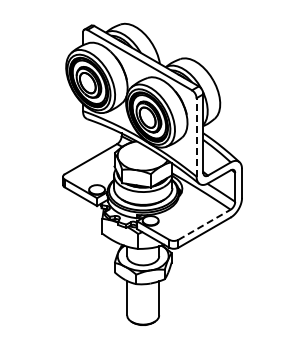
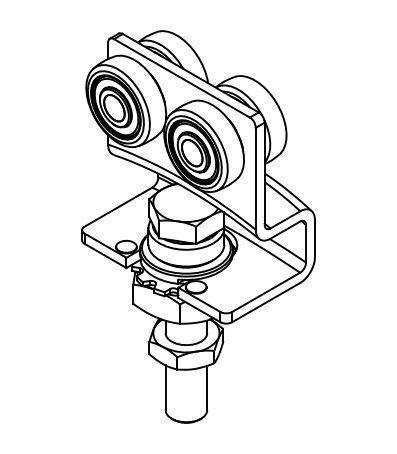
line: (196, 136) -> (255, 177), dashed -> solid
line: (204, 224) -> (266, 292), dashed -> solid

